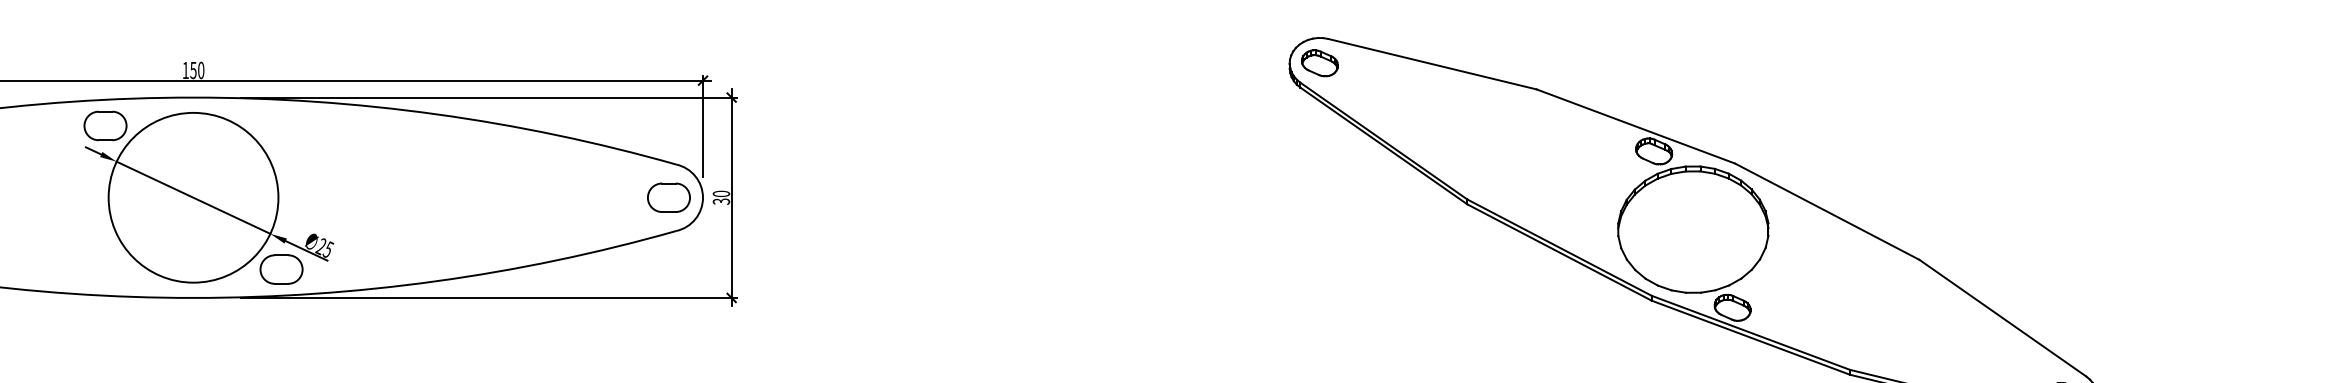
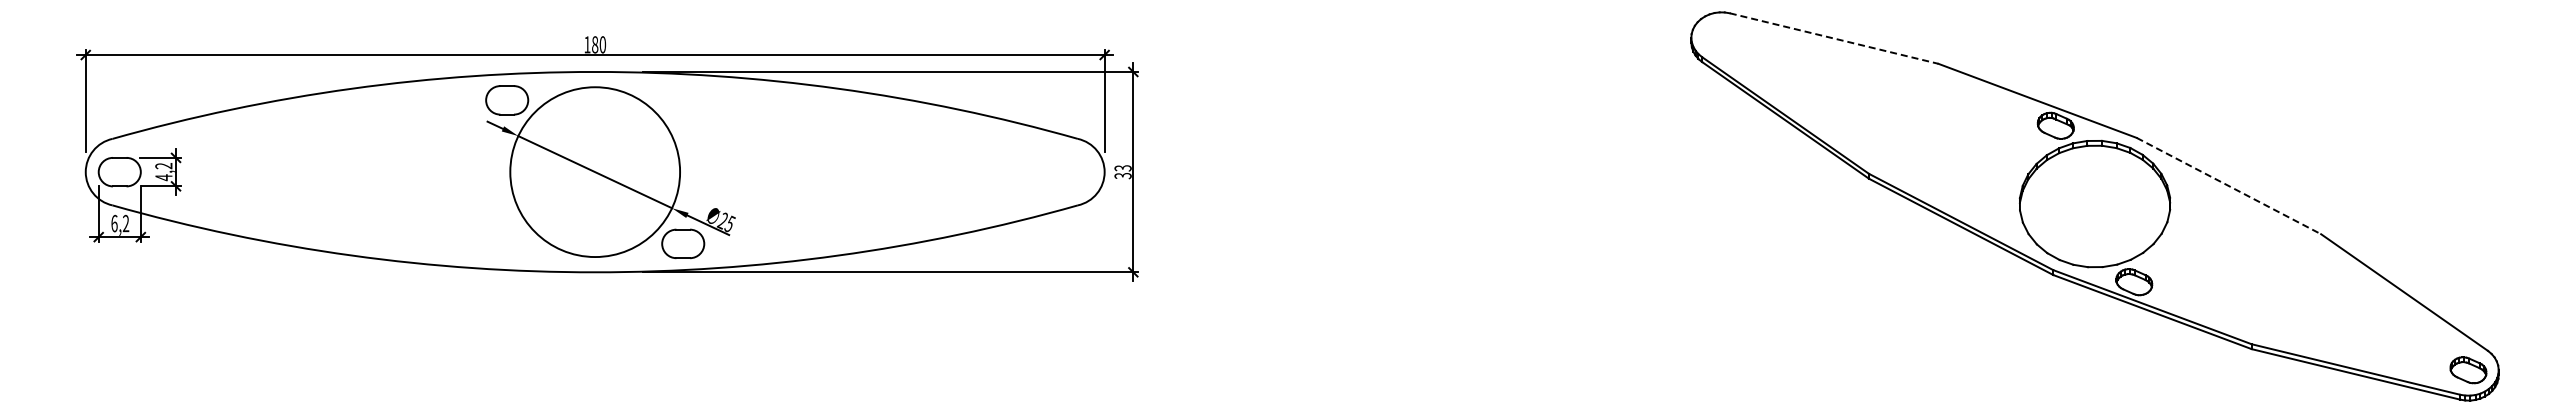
part: (1319, 63) -> (1721, 37), removed
line: (1432, 64) -> (1834, 38), solid -> dashed
text: (192, 70) -> (594, 44), 150 -> 180
text: (720, 194) -> (1122, 168), 30 -> 33
part: (668, 198) -> (1070, 172), removed
line: (1827, 212) -> (2229, 186), solid -> dashed

